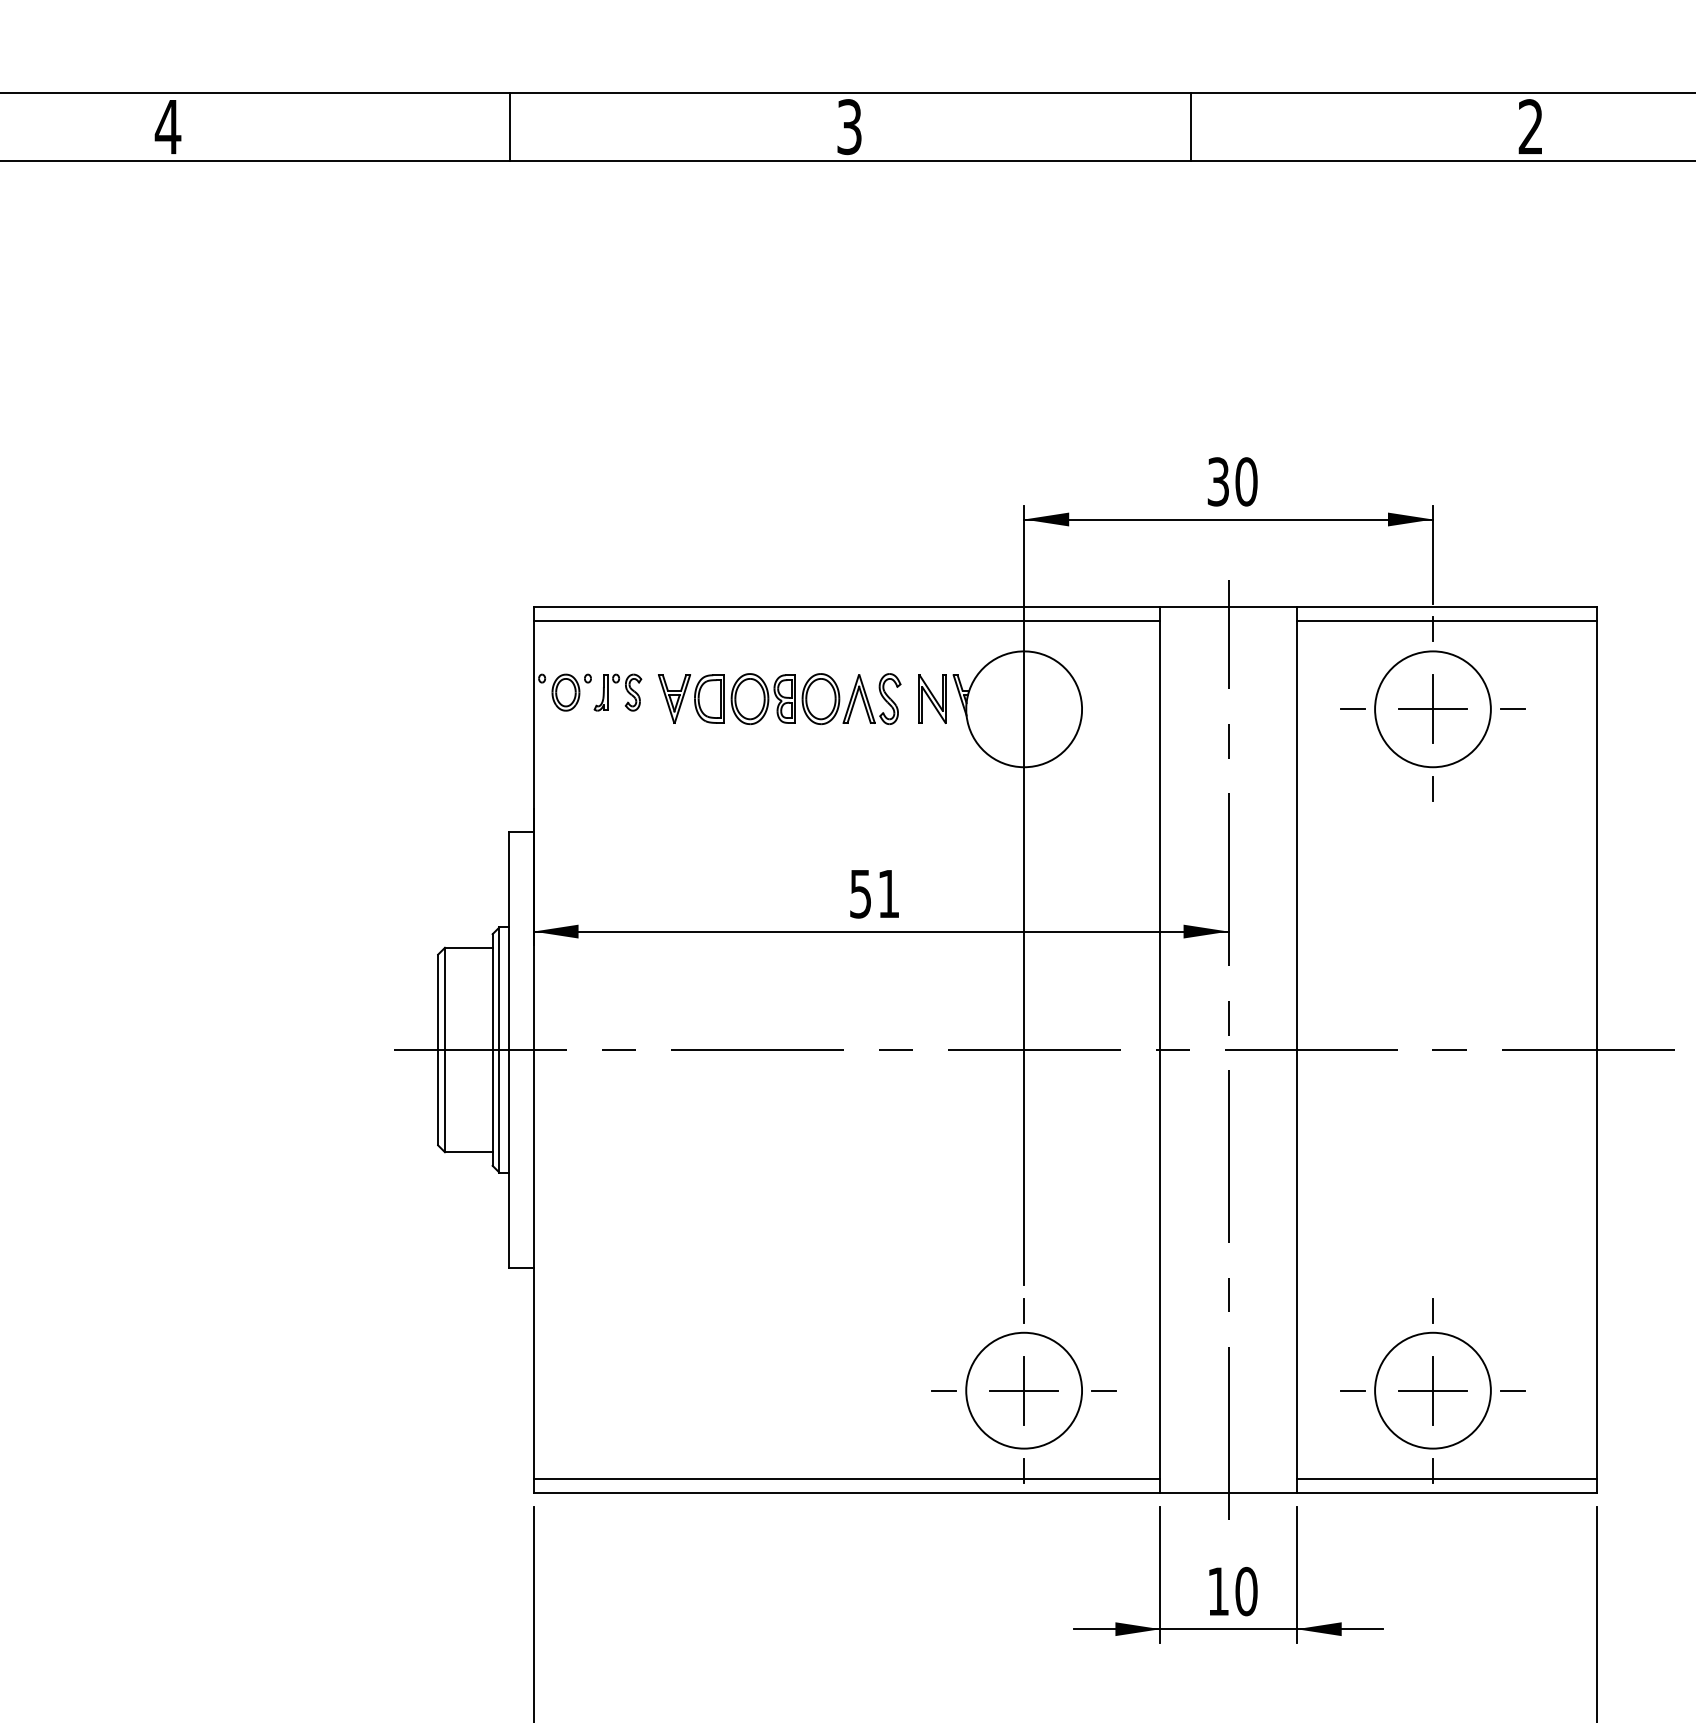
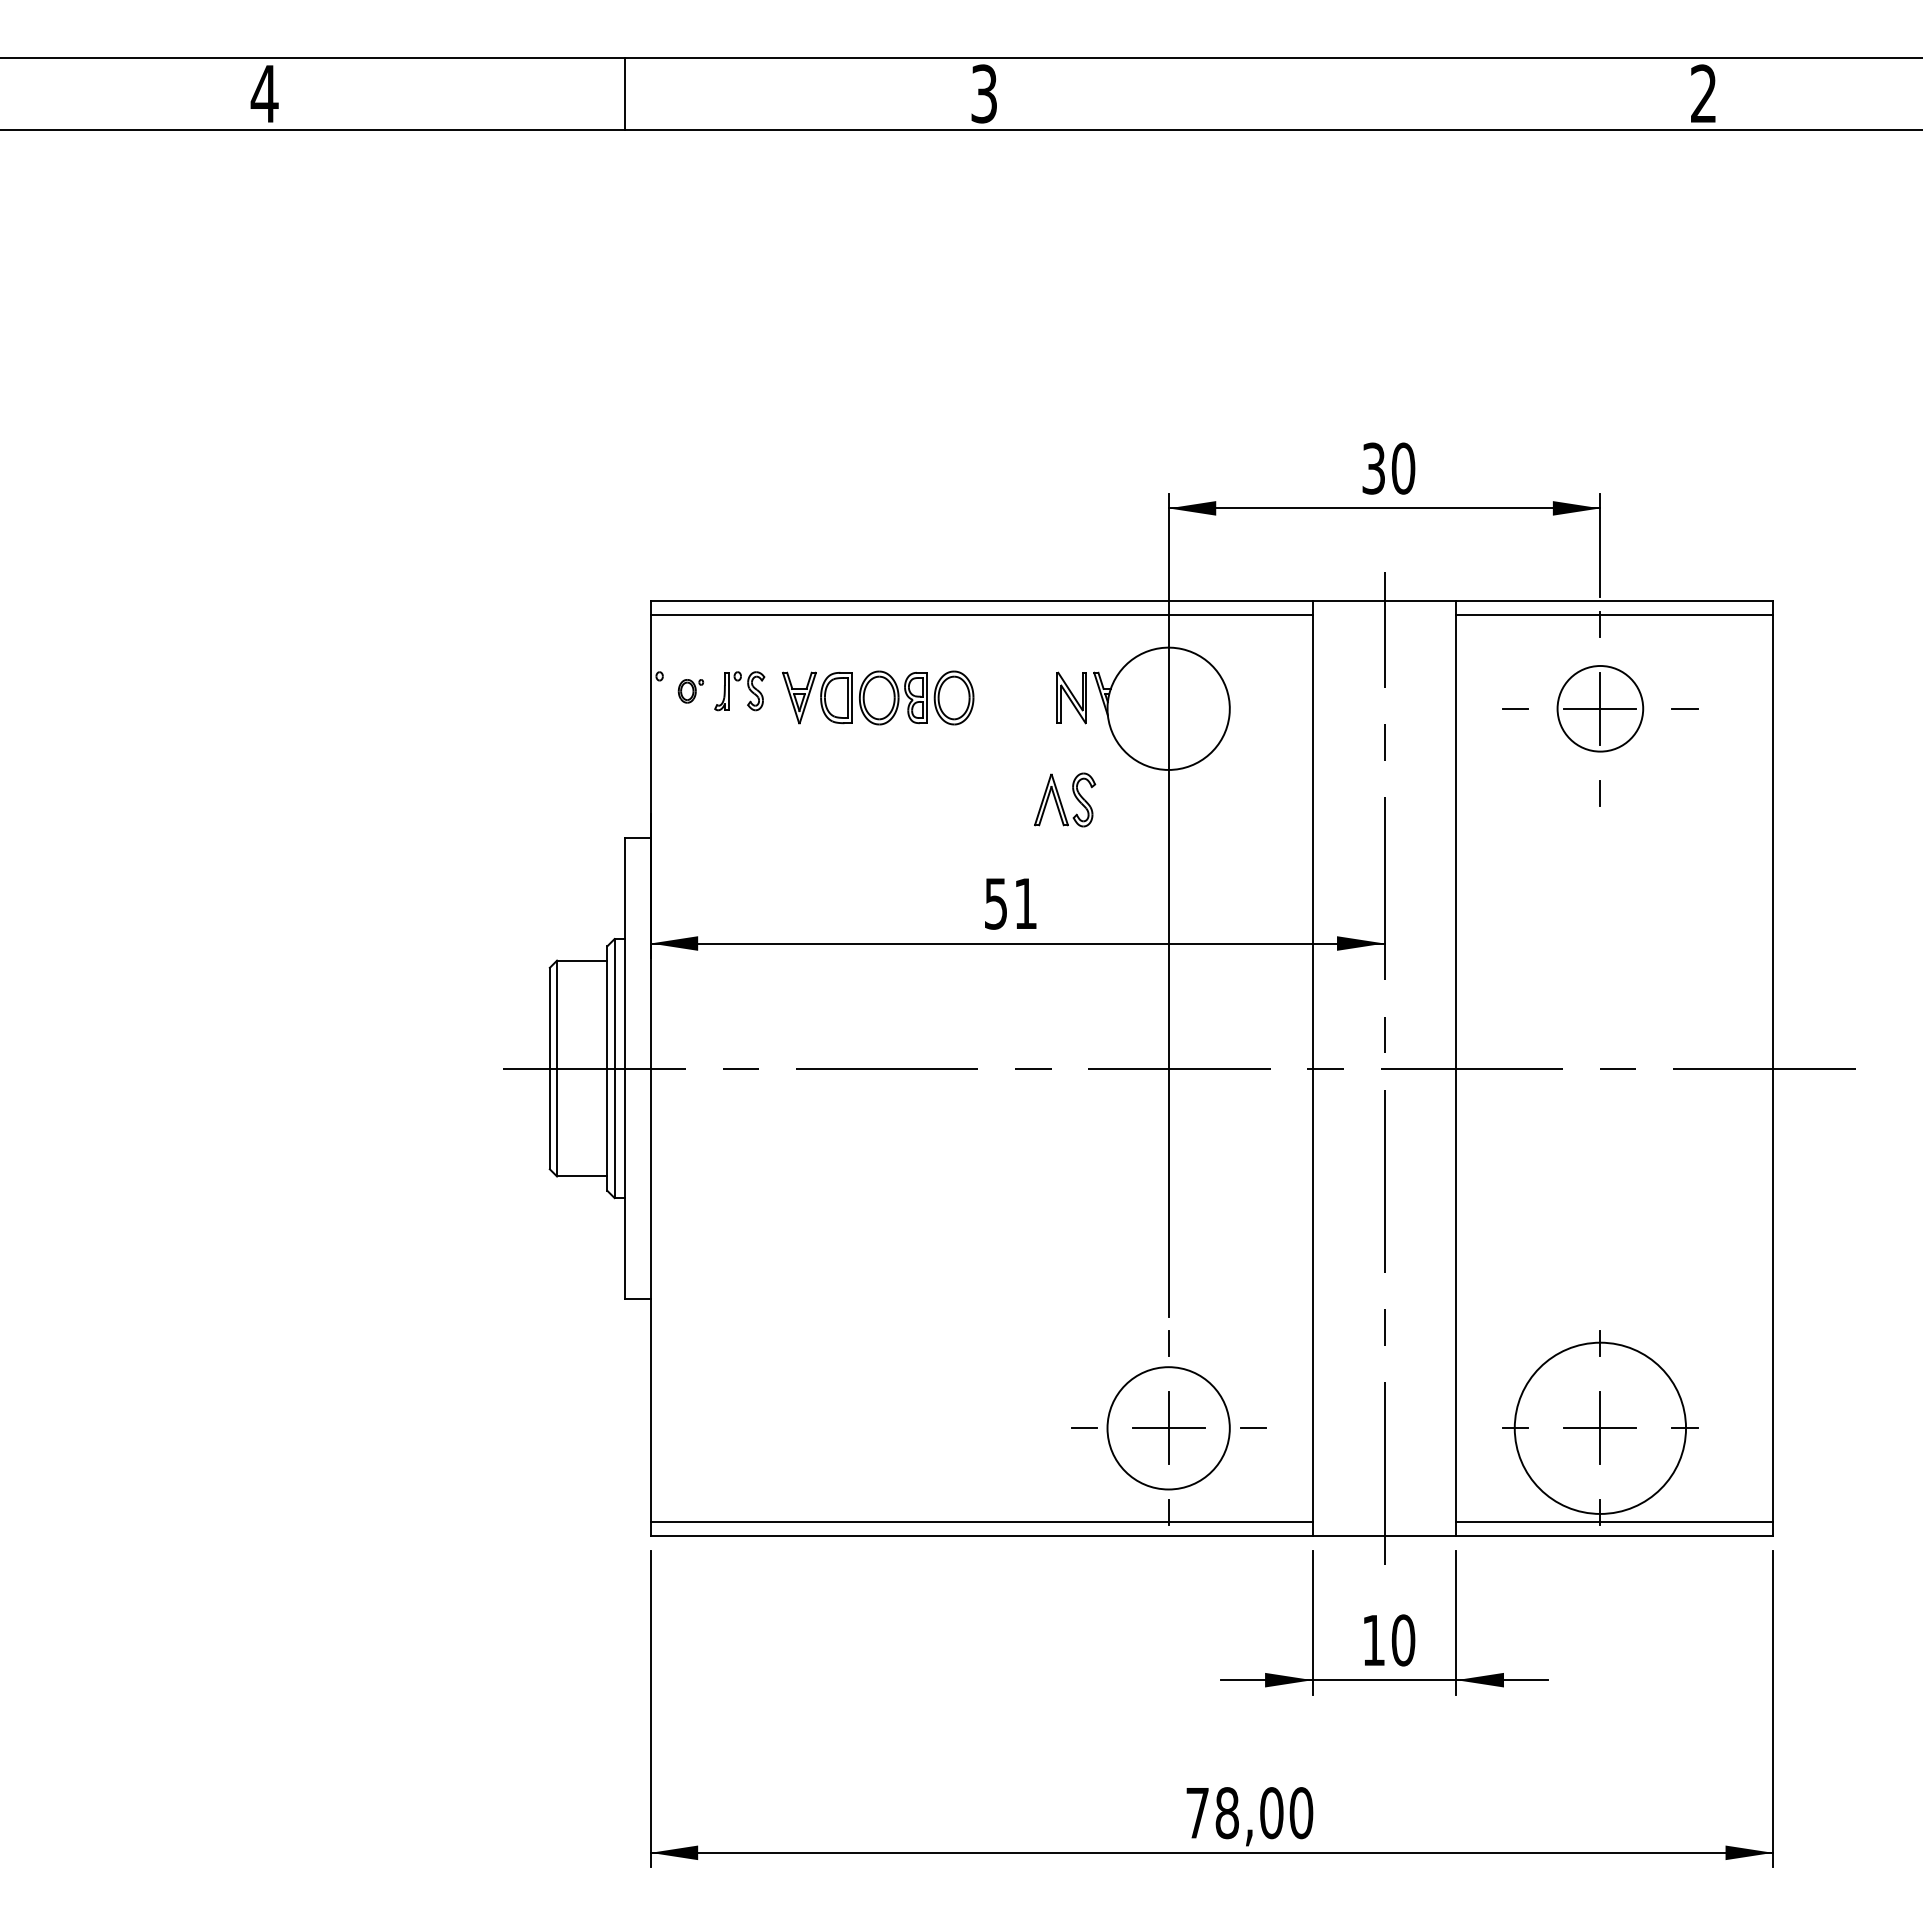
line: (1190, 126) -> (1344, 93), removed
part: (571, 692) -> (690, 691), size x0.6
part: (872, 698) -> (1065, 799), moved
circle: (1433, 709) -> (1600, 708), size x0.7
circle: (1433, 1390) -> (1600, 1428), size x1.4

